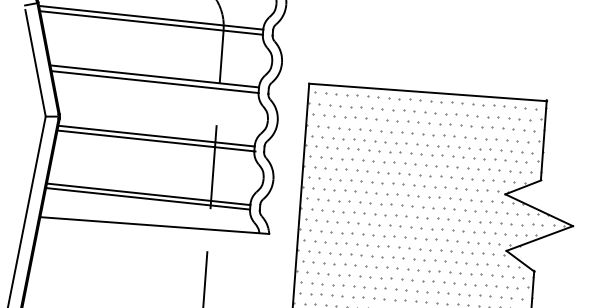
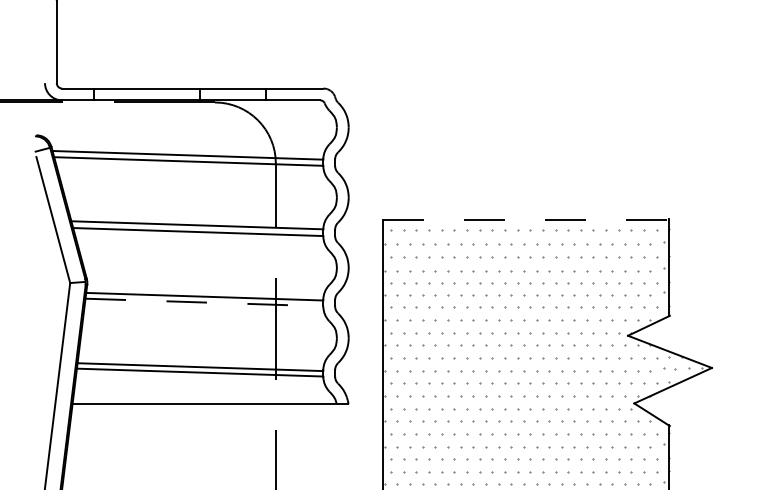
line: (428, 92) -> (527, 220), solid -> dashed
line: (156, 140) -> (205, 302), solid -> dashed

